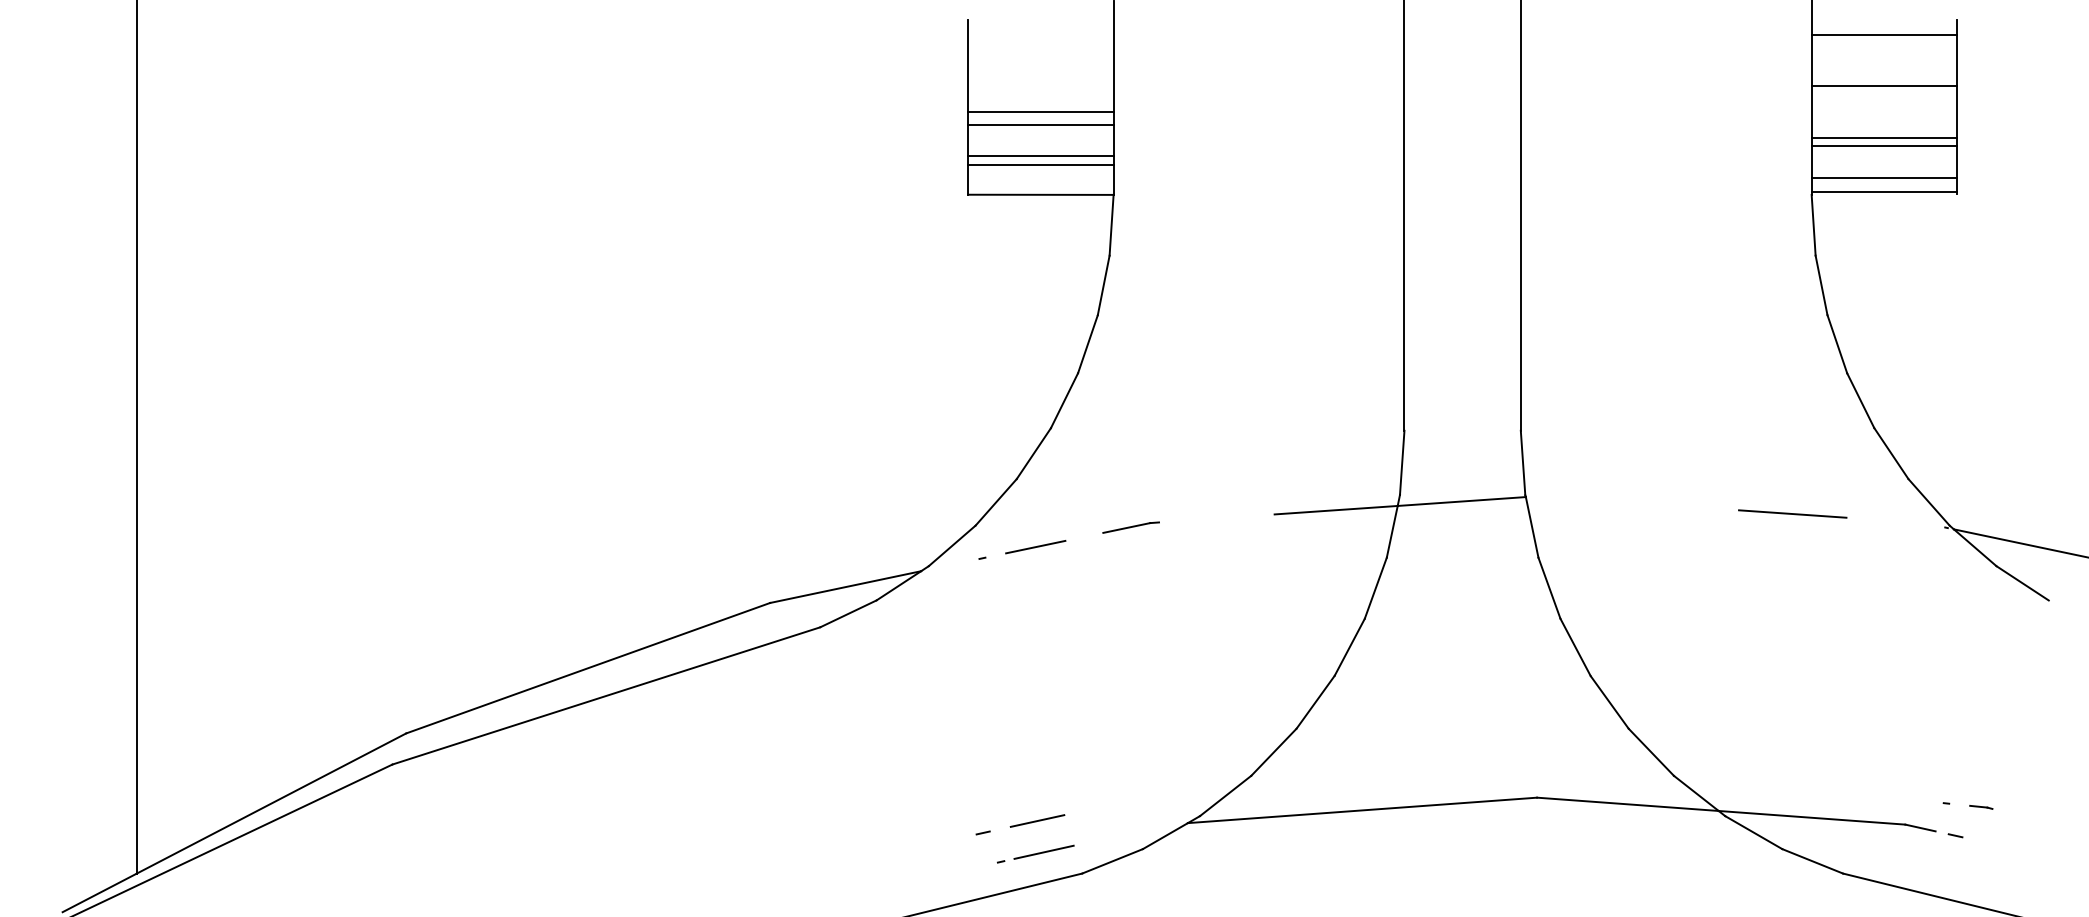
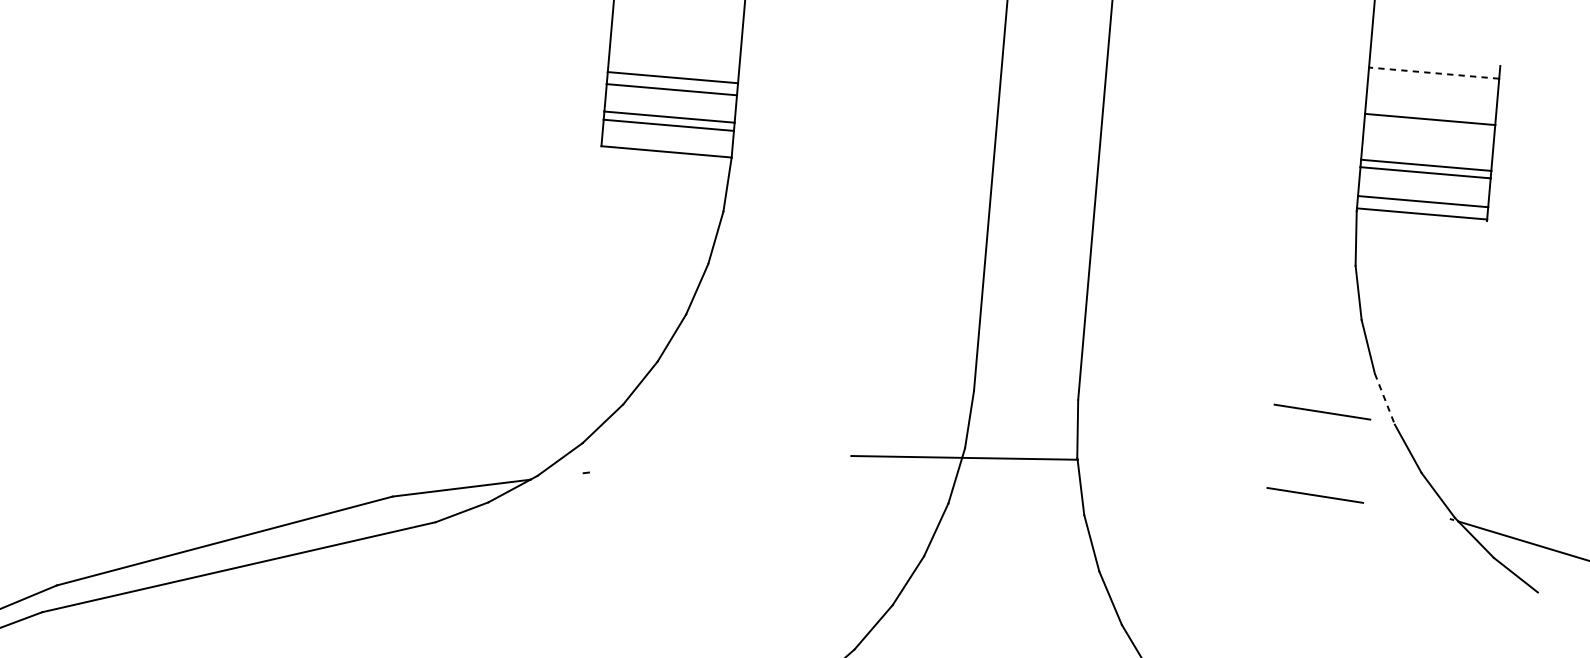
line: (1884, 34) -> (1434, 73), solid -> dashed
line: (1860, 400) -> (1384, 398), solid -> dashed
line: (1792, 420) -> (1322, 411), added
line: (1130, 527) -> (721, 456), removed
line: (1035, 546) -> (634, 466), removed

